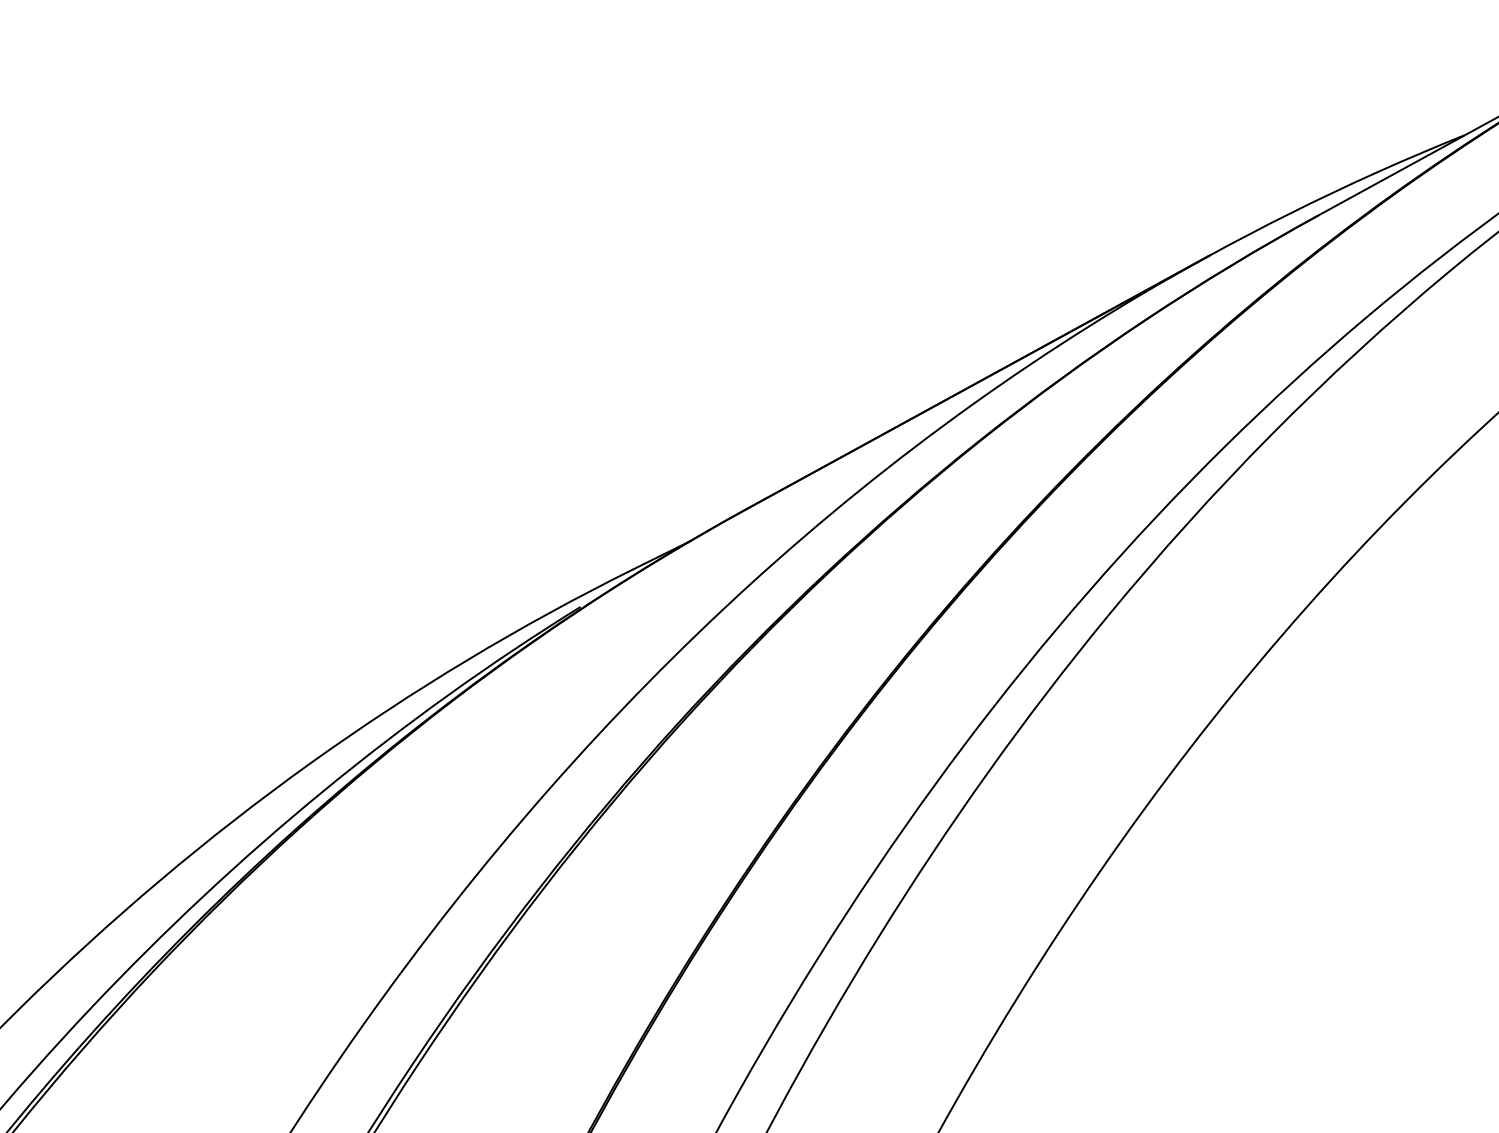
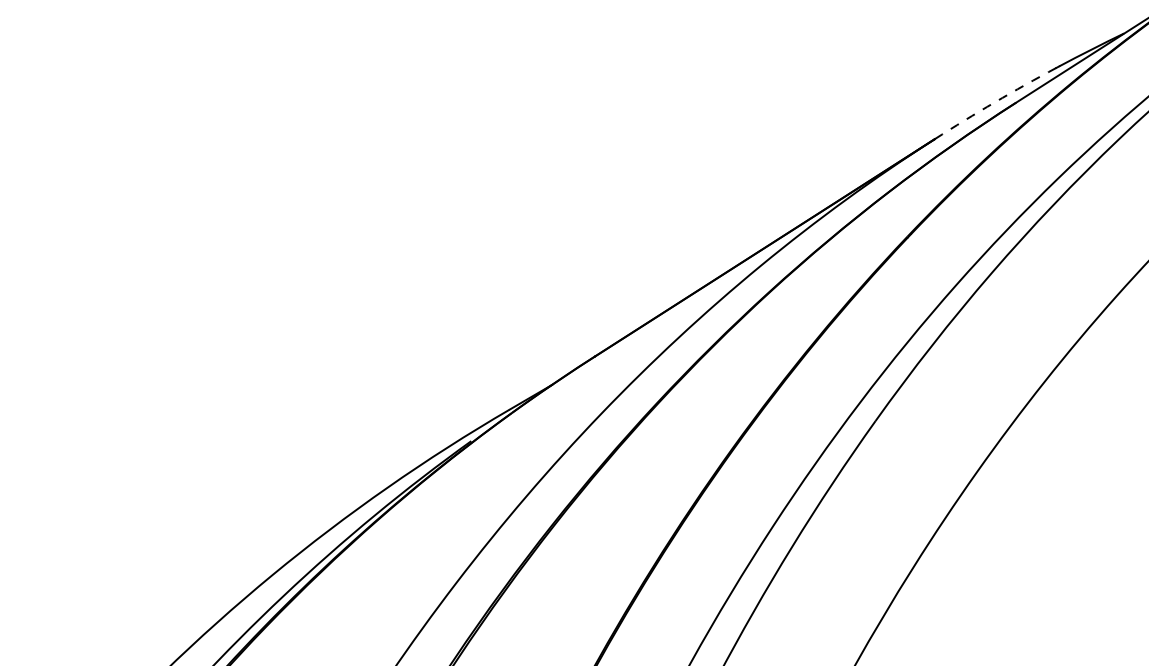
arc: (1290, 213) -> (994, 102), solid -> dashed

